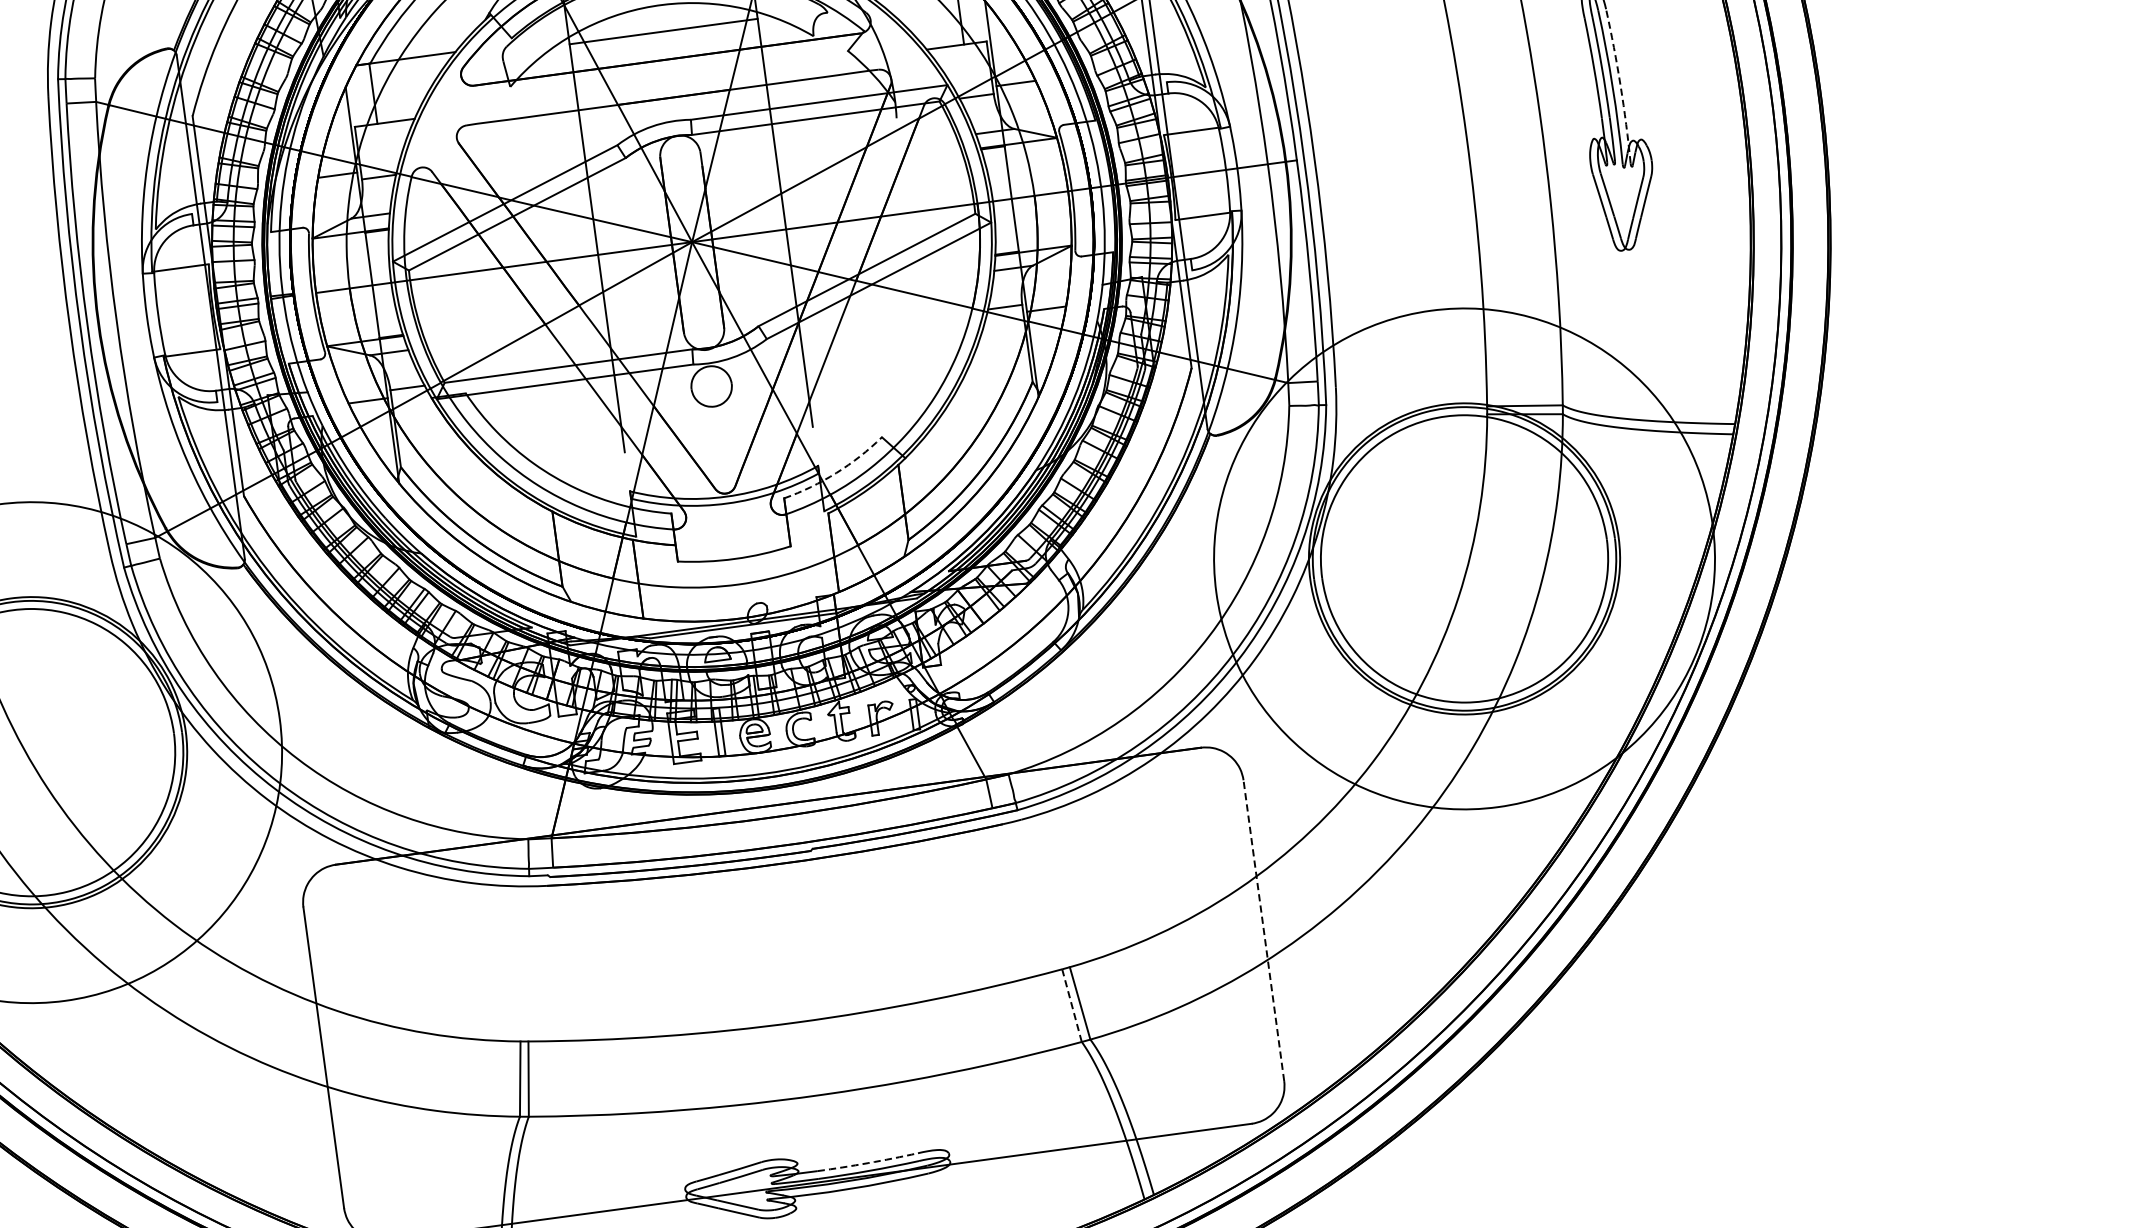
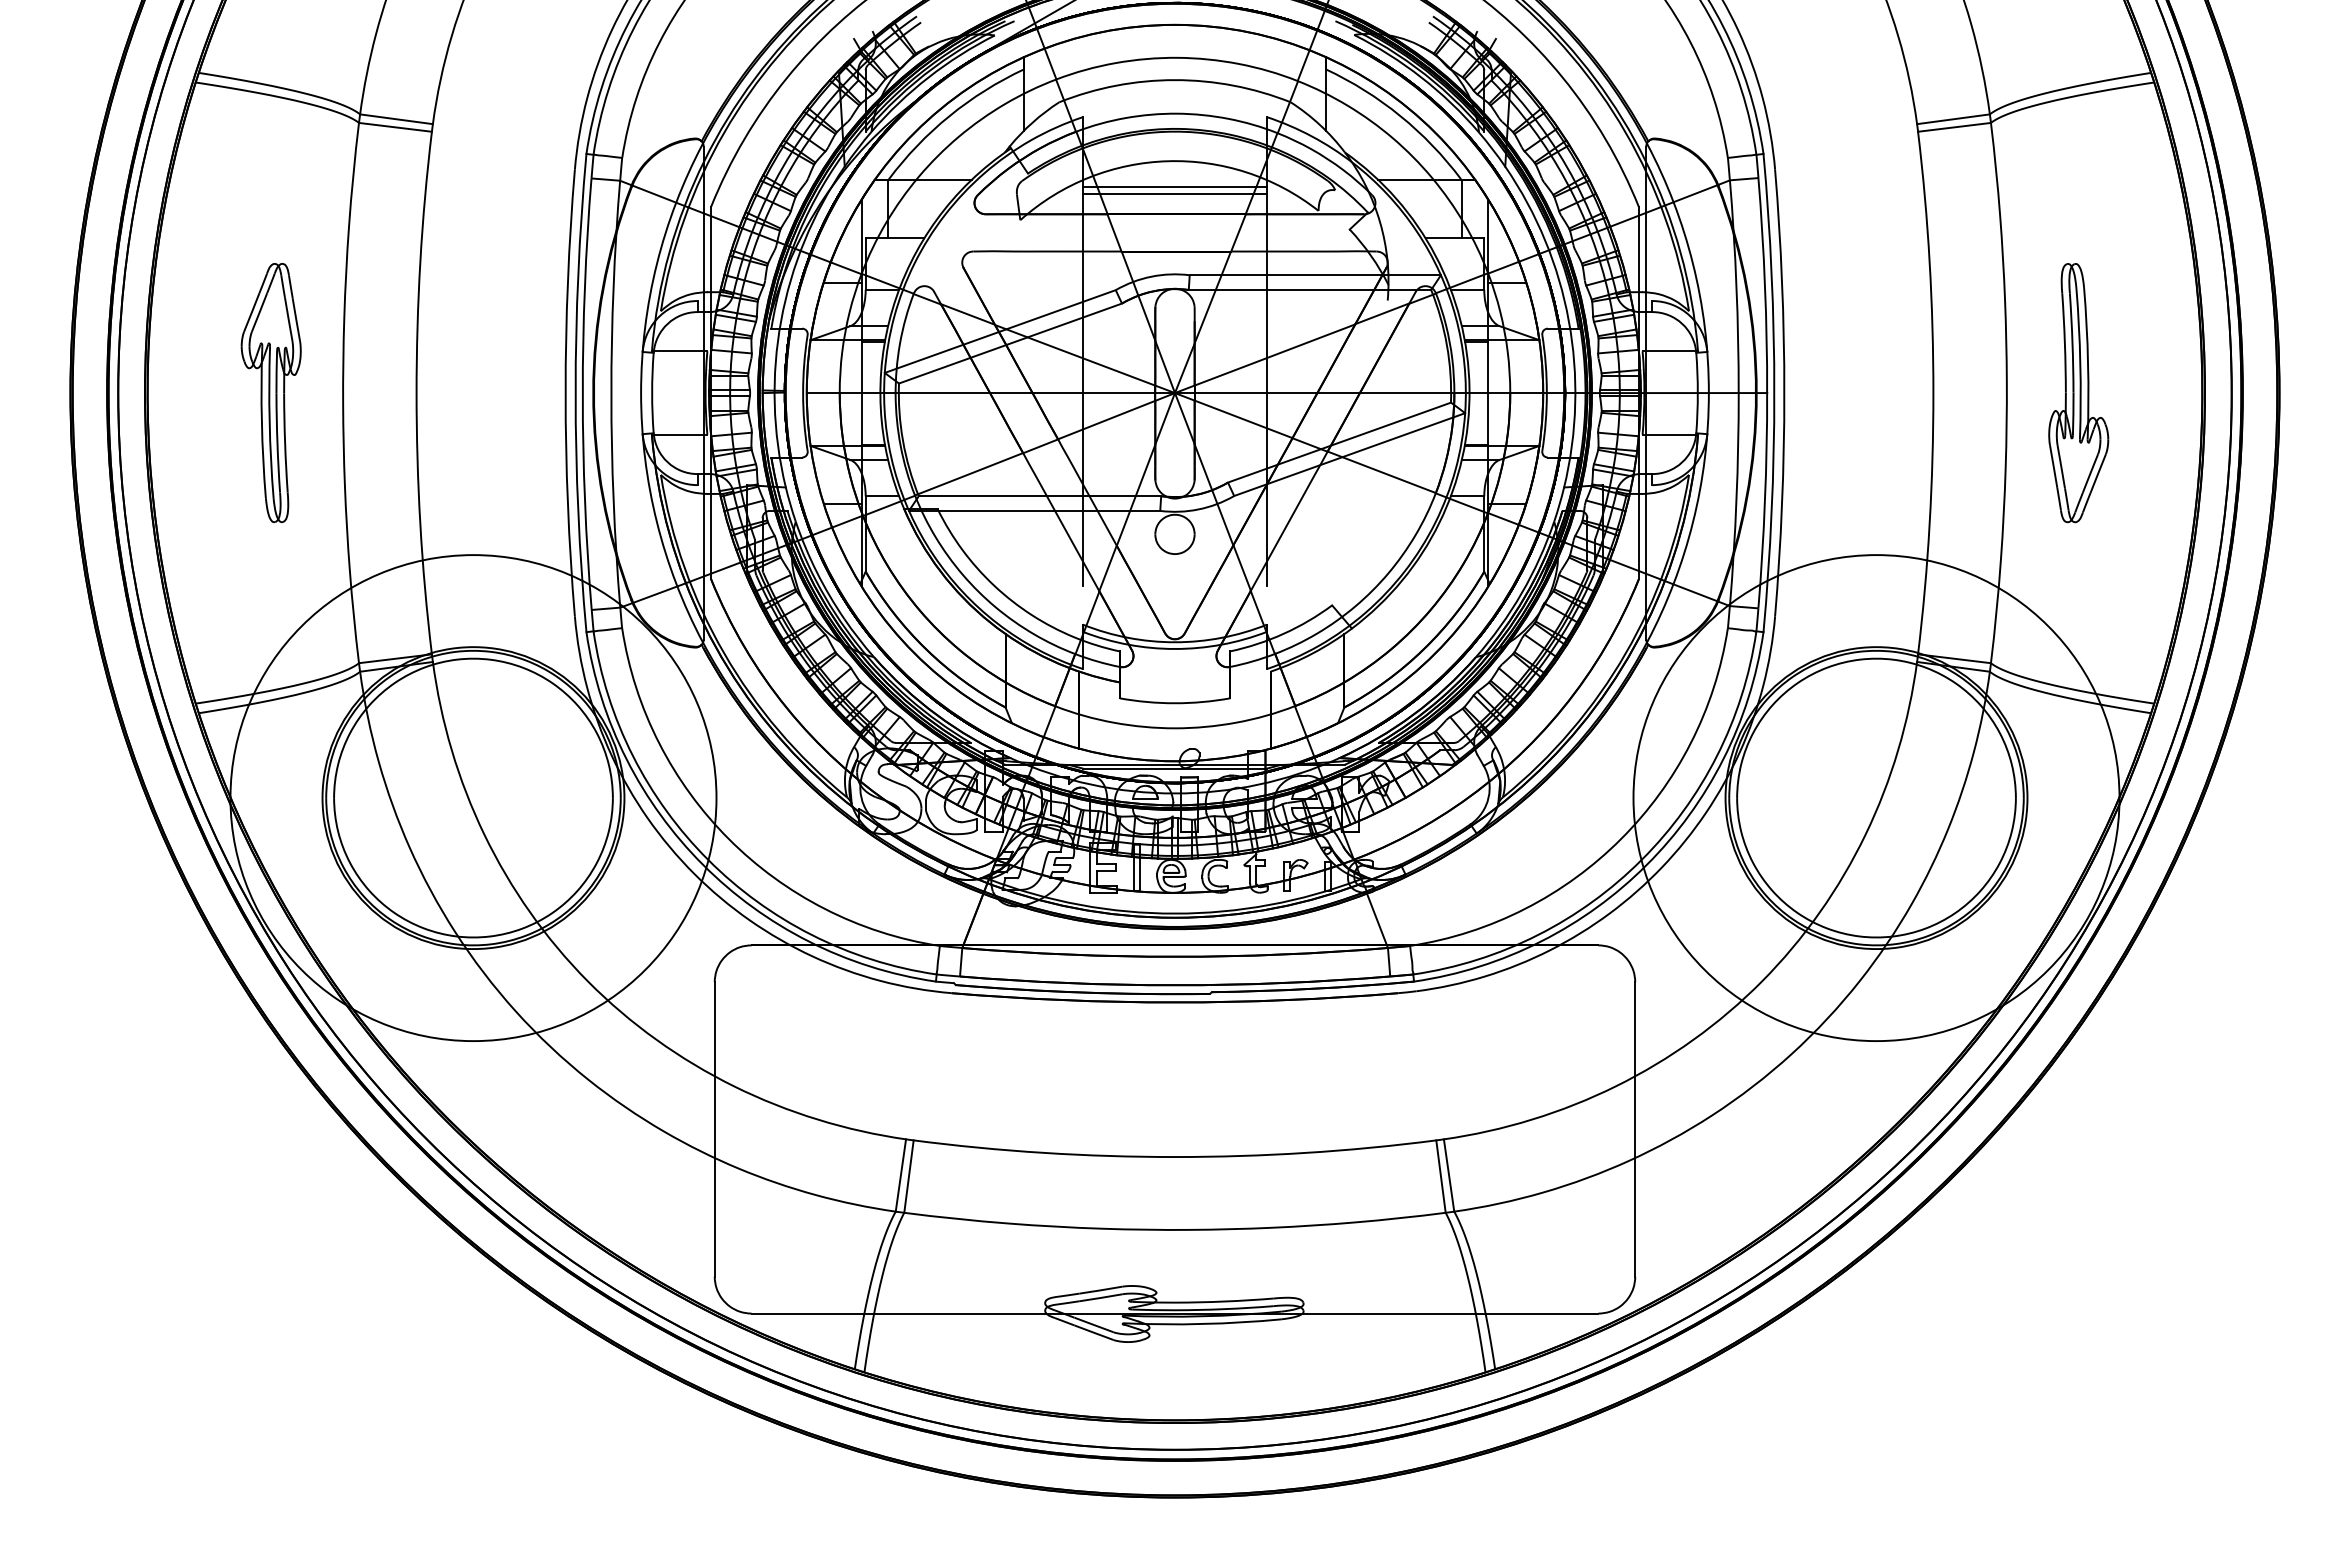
line: (664, 38) -> (1174, 193), added
arc: (1621, 85) -> (2088, 363), dashed -> solid
arc: (836, 472) -> (1283, 633), dashed -> solid
line: (1264, 929) -> (1635, 1128), dashed -> solid
line: (1071, 1005) -> (1440, 1176), dashed -> solid
arc: (868, 1163) -> (1224, 1301), dashed -> solid

